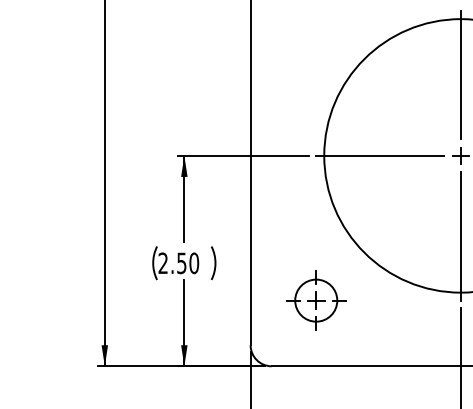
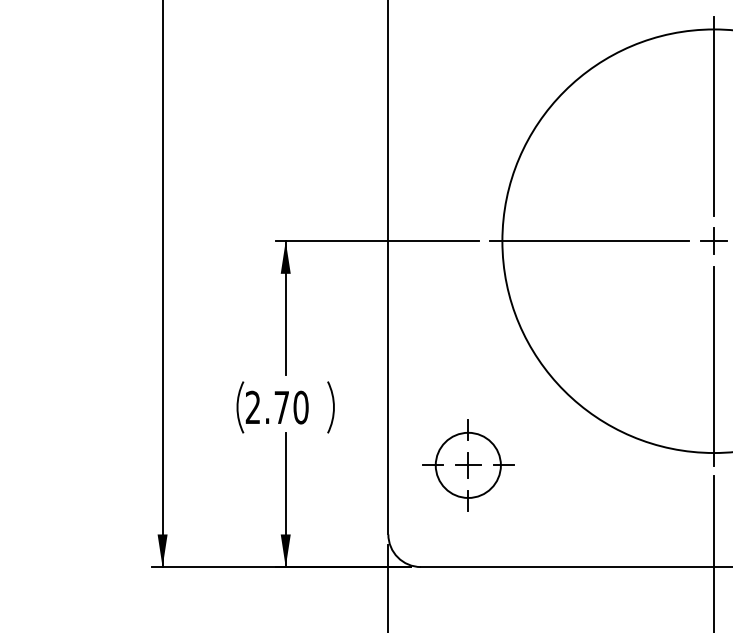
text: (181, 263) -> (281, 407), 2.50 -> 2.70
part: (316, 300) -> (468, 465), moved

